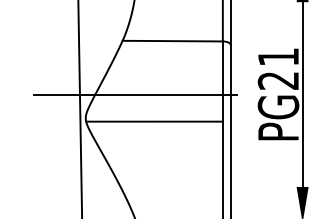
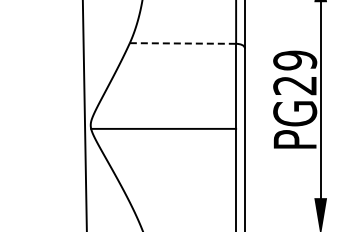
line: (173, 41) -> (183, 43), solid -> dashed
text: (278, 57) -> (295, 60), PG21 -> PG29
line: (135, 94) -> (143, 100), removed

